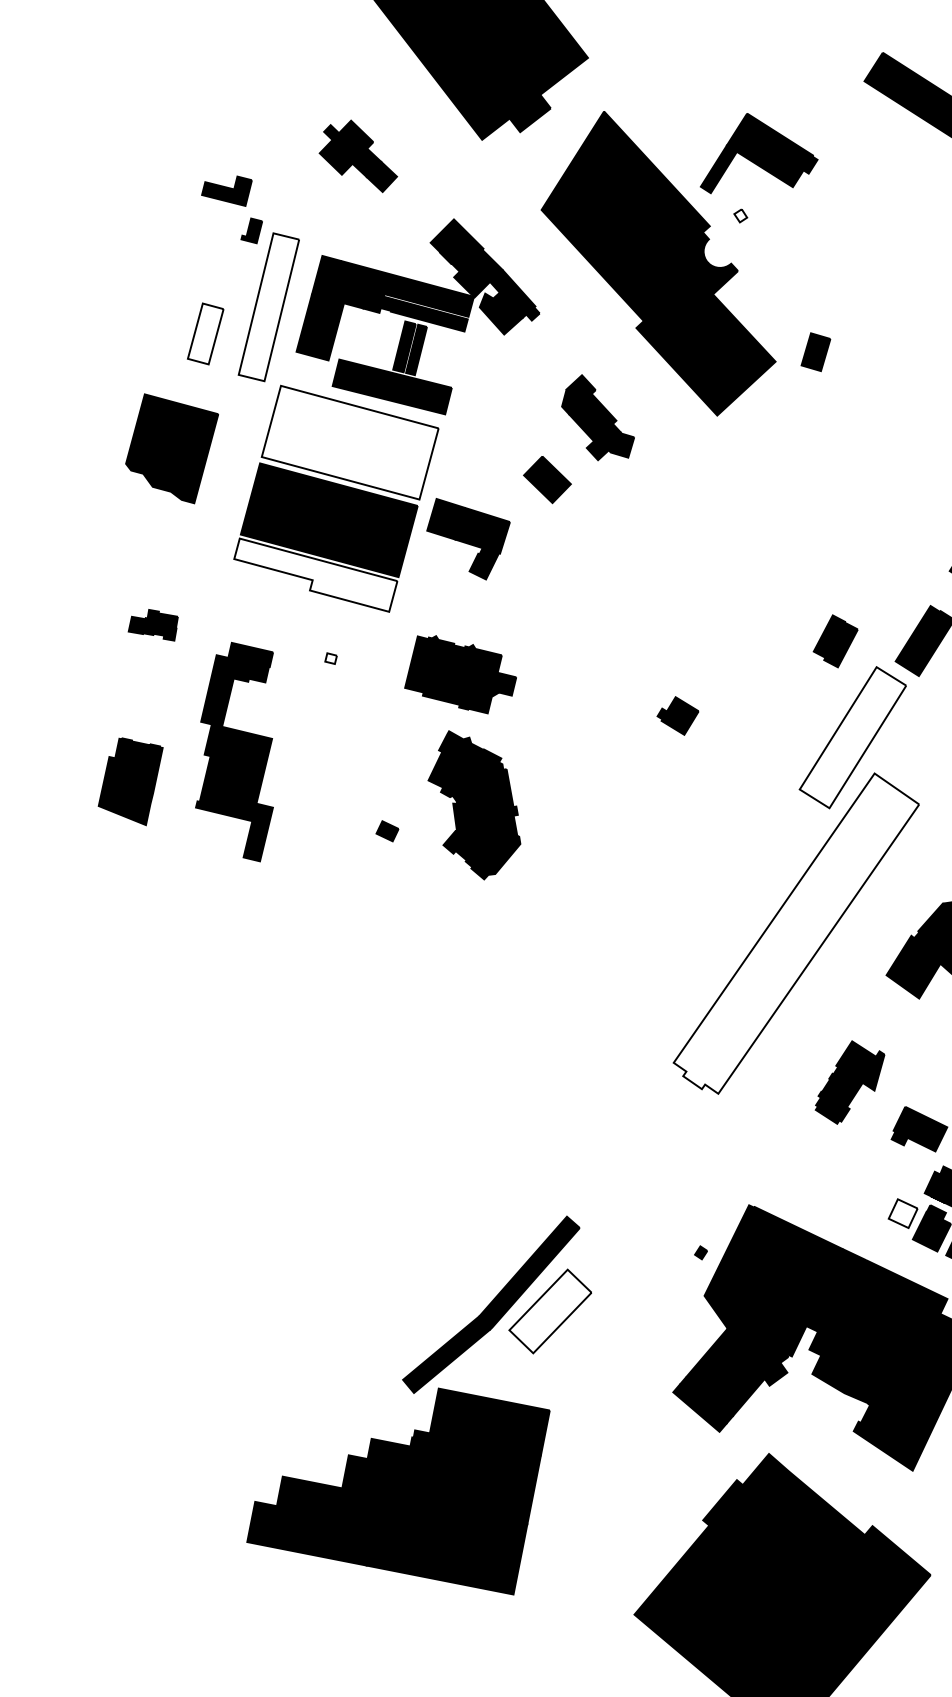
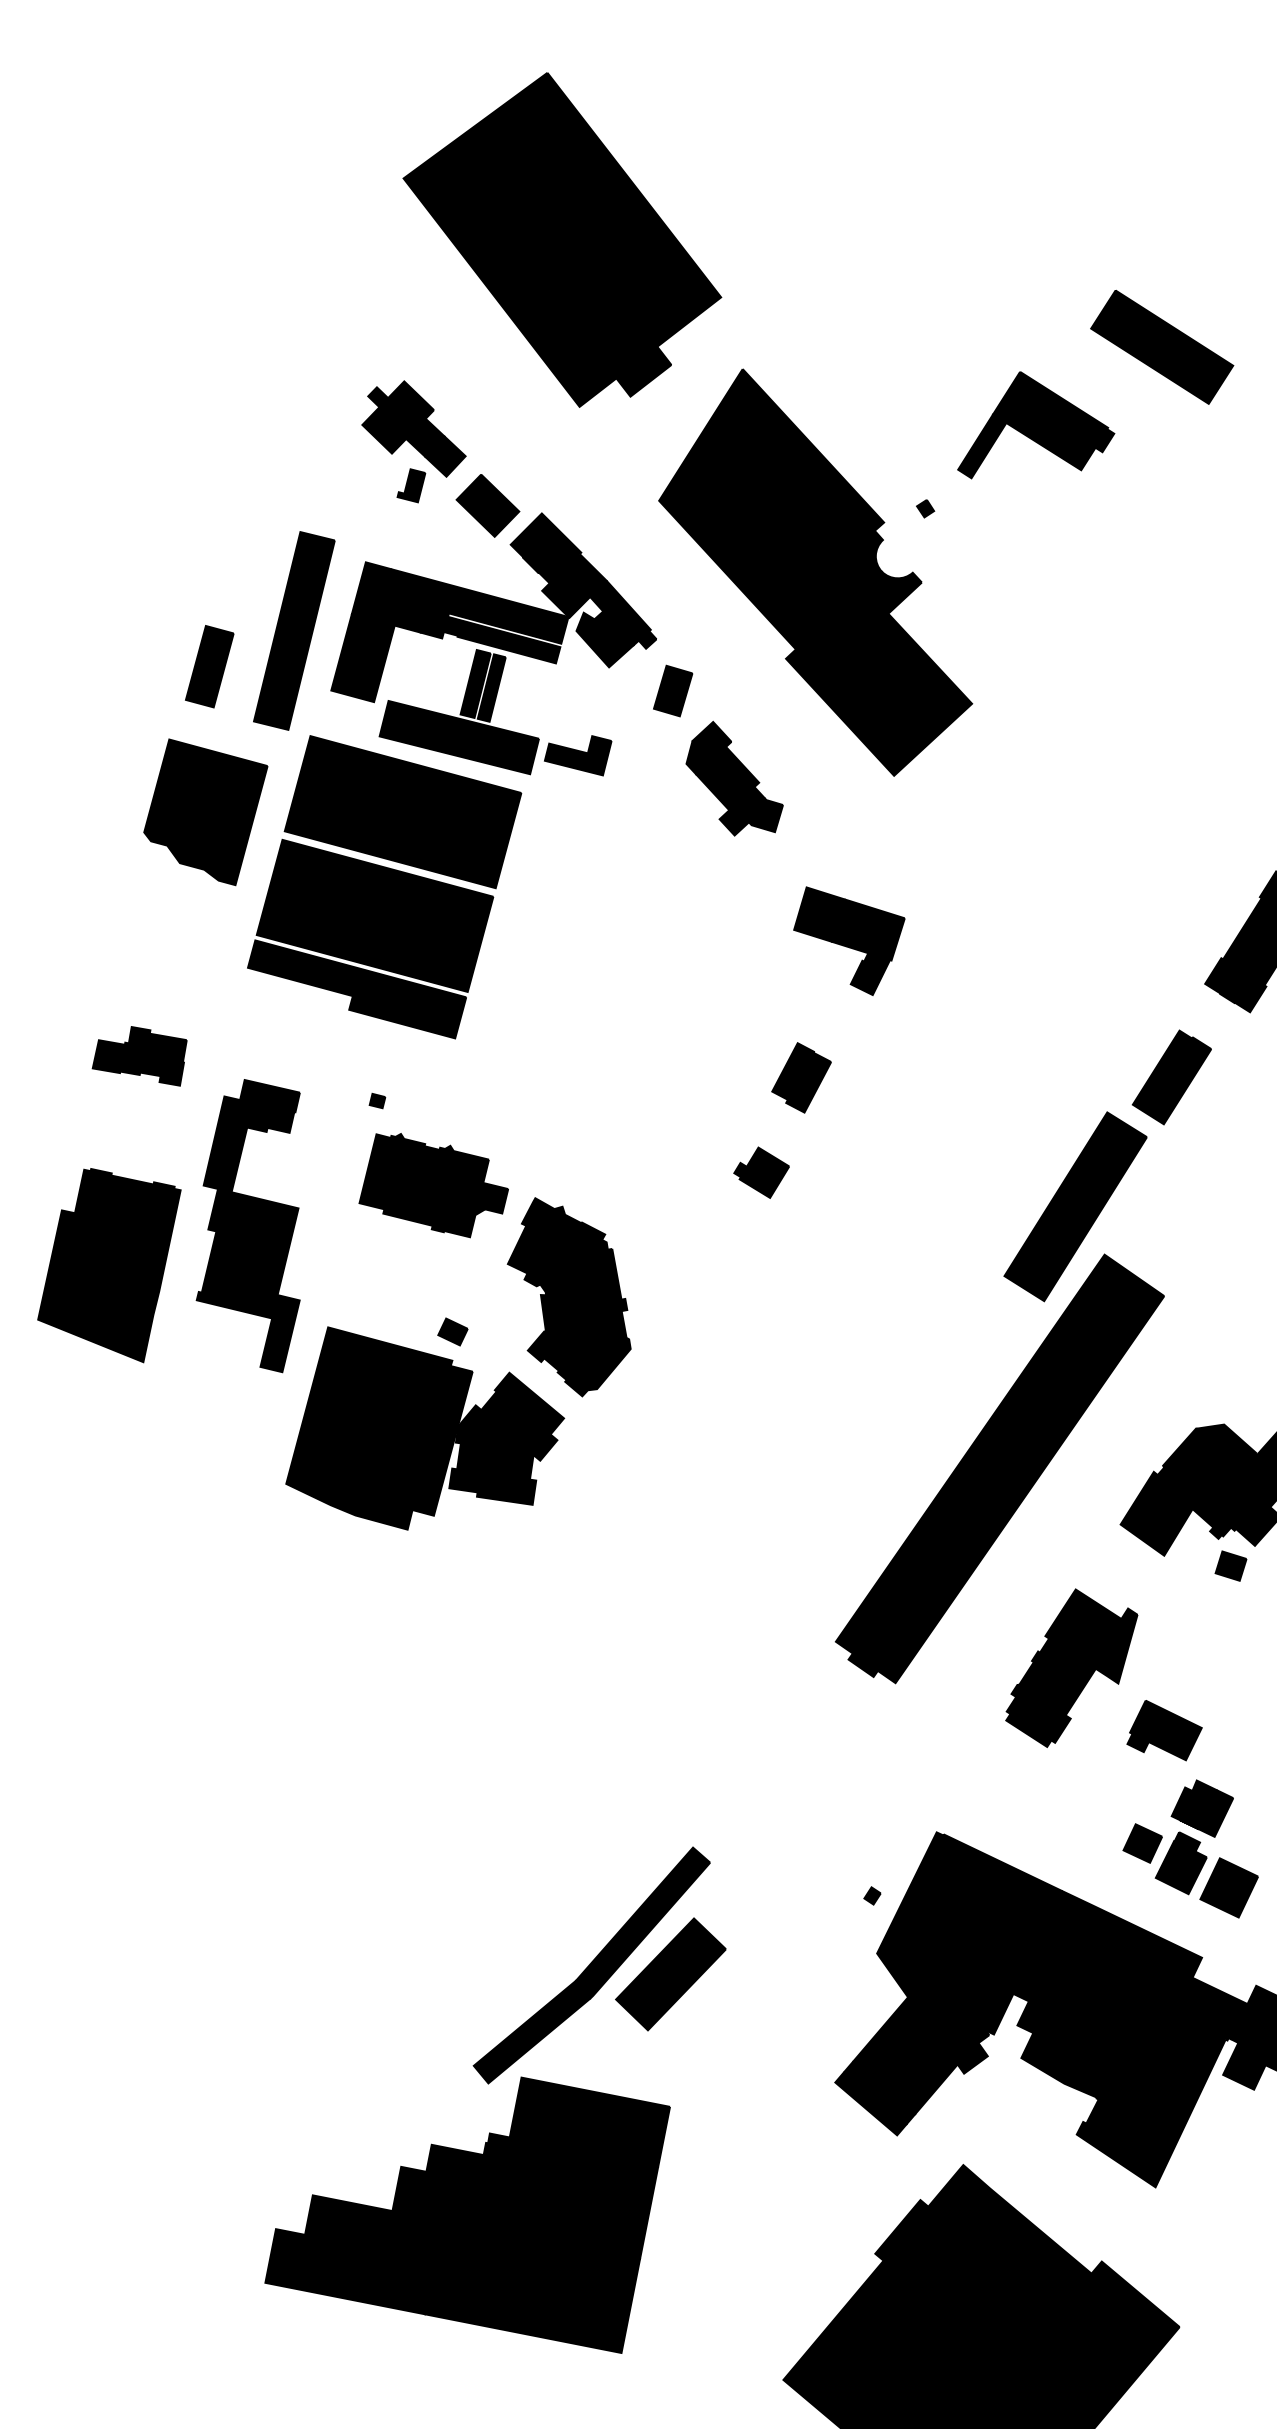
part: (759, 153) -> (1036, 425), moved
part: (227, 191) -> (578, 755), moved
fill: (740, 215) -> (925, 508), added
part: (251, 230) -> (411, 485), moved
fill: (268, 306) -> (293, 630), added
fill: (205, 333) -> (209, 666), added
part: (816, 351) -> (673, 690), moved
fill: (349, 442) -> (402, 812), added
part: (171, 448) -> (205, 812), moved
part: (547, 479) -> (487, 505), moved
part: (468, 538) -> (849, 940), moved
fill: (315, 575) -> (356, 989), added
part: (153, 625) -> (139, 1056), size x1.43
part: (835, 641) -> (801, 1077), moved
fill: (331, 658) -> (377, 1100), added
part: (460, 674) -> (433, 1185), moved
part: (677, 715) -> (761, 1172), moved
fill: (852, 737) -> (1075, 1206), added
part: (130, 781) -> (109, 1265), size x1.67
part: (366, 903) -> (425, 1428), added
fill: (796, 933) -> (999, 1468), added
part: (849, 1082) -> (1071, 1667), size x1.43
fill: (902, 1213) -> (1142, 1843), added
fill: (550, 1311) -> (671, 1974), added

